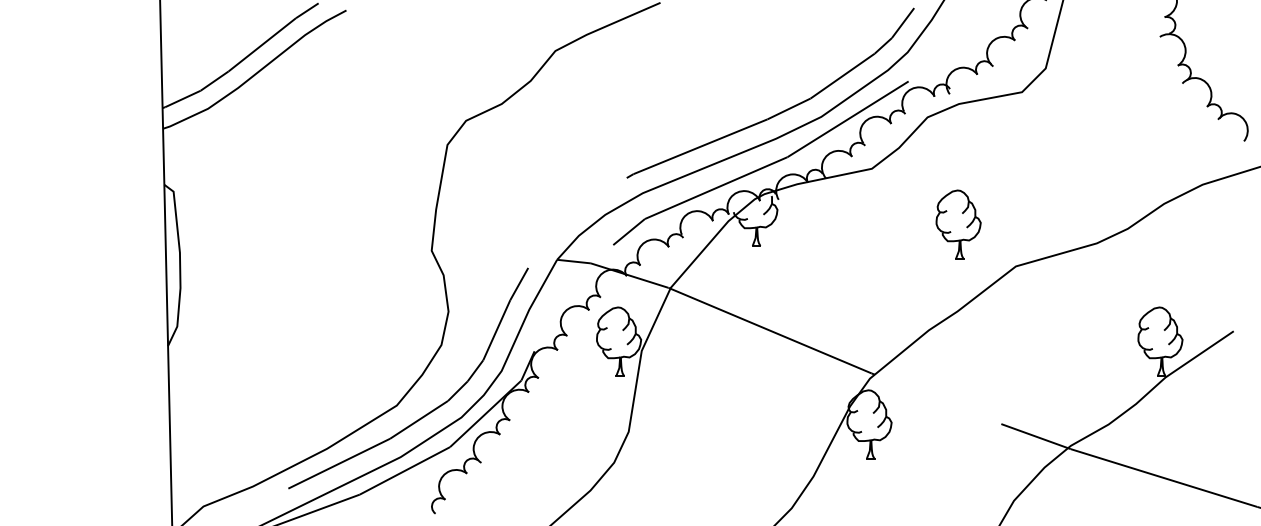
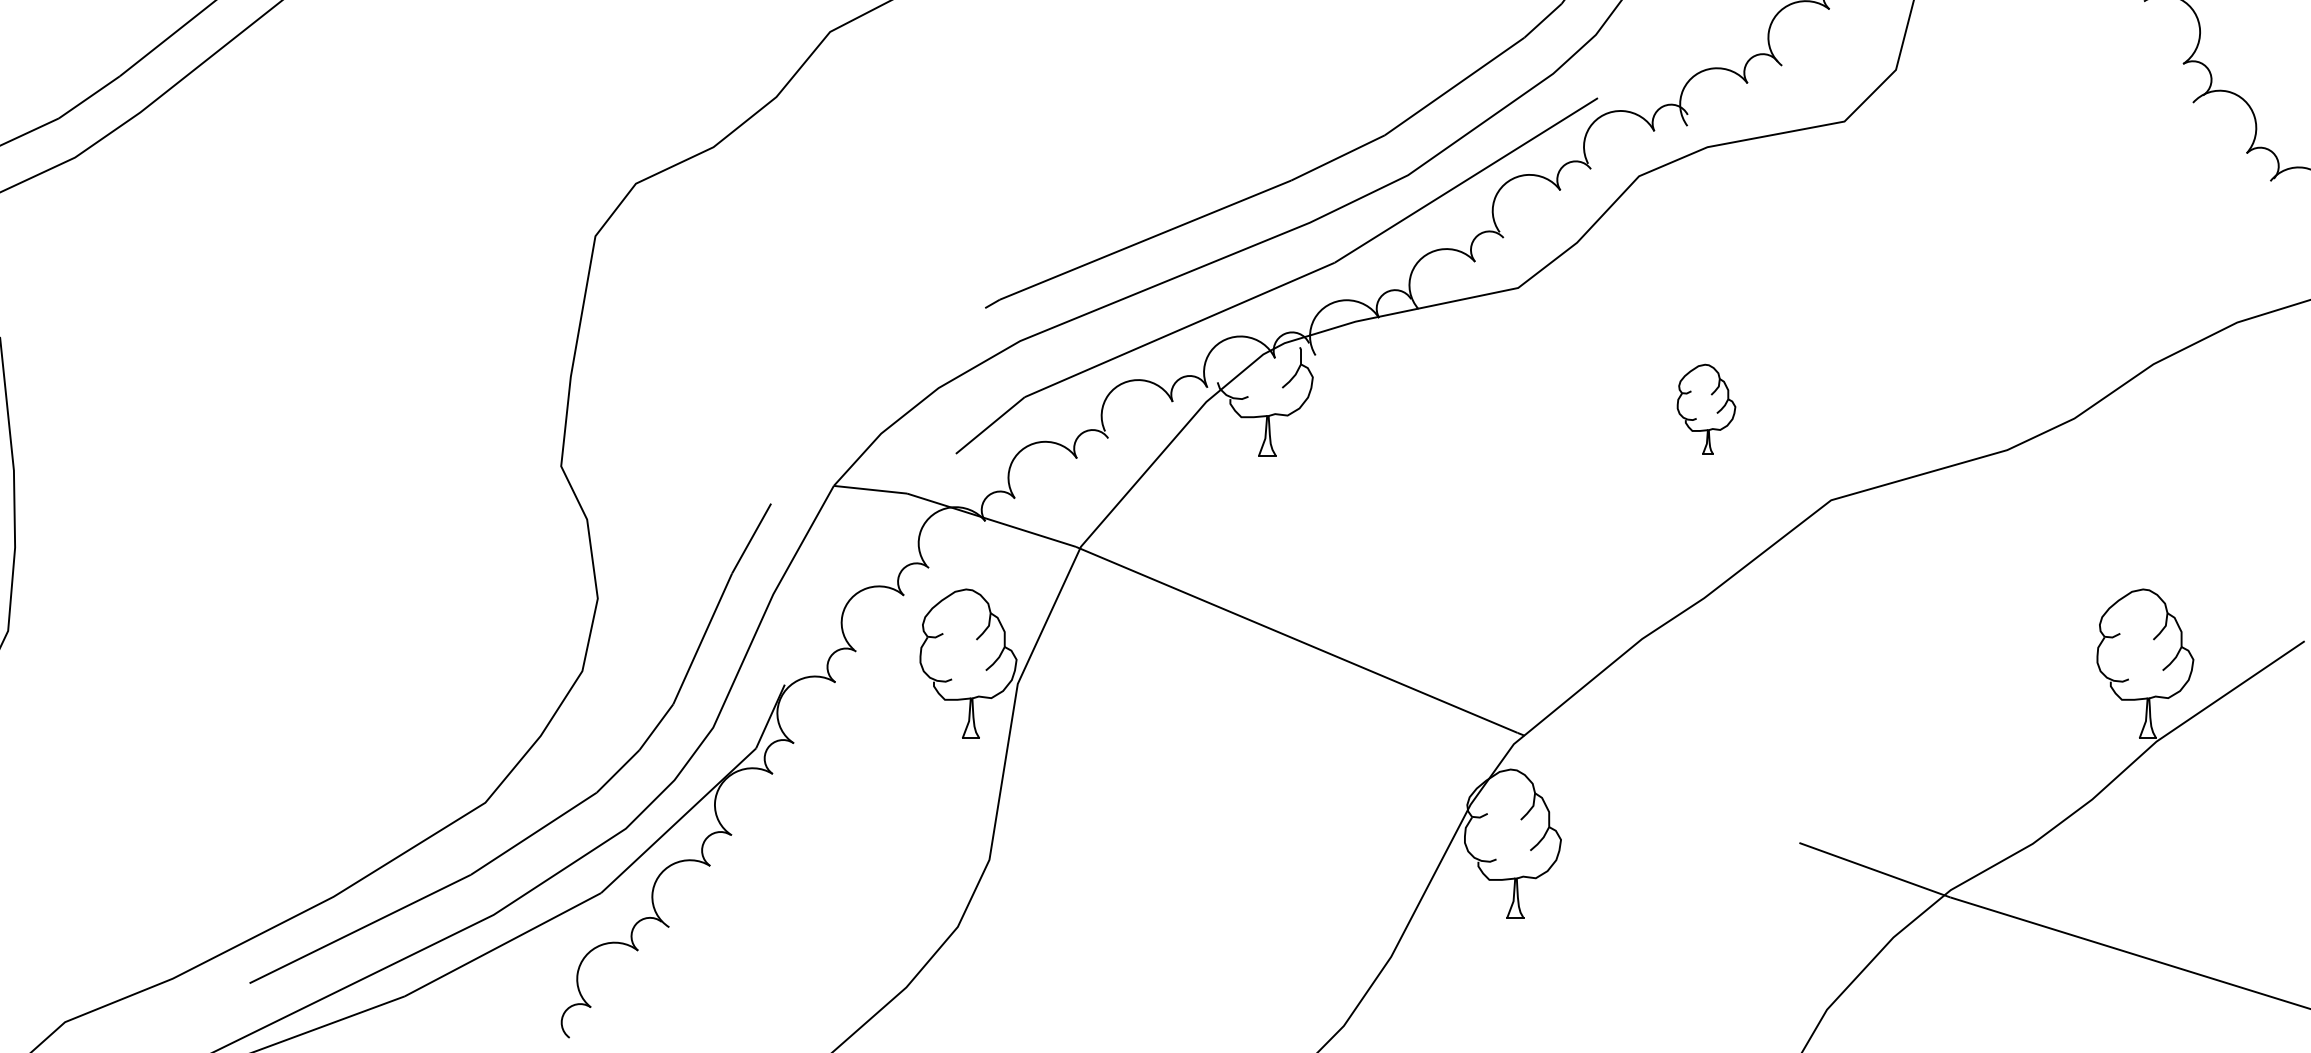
part: (958, 224) -> (1706, 409), size x0.6

